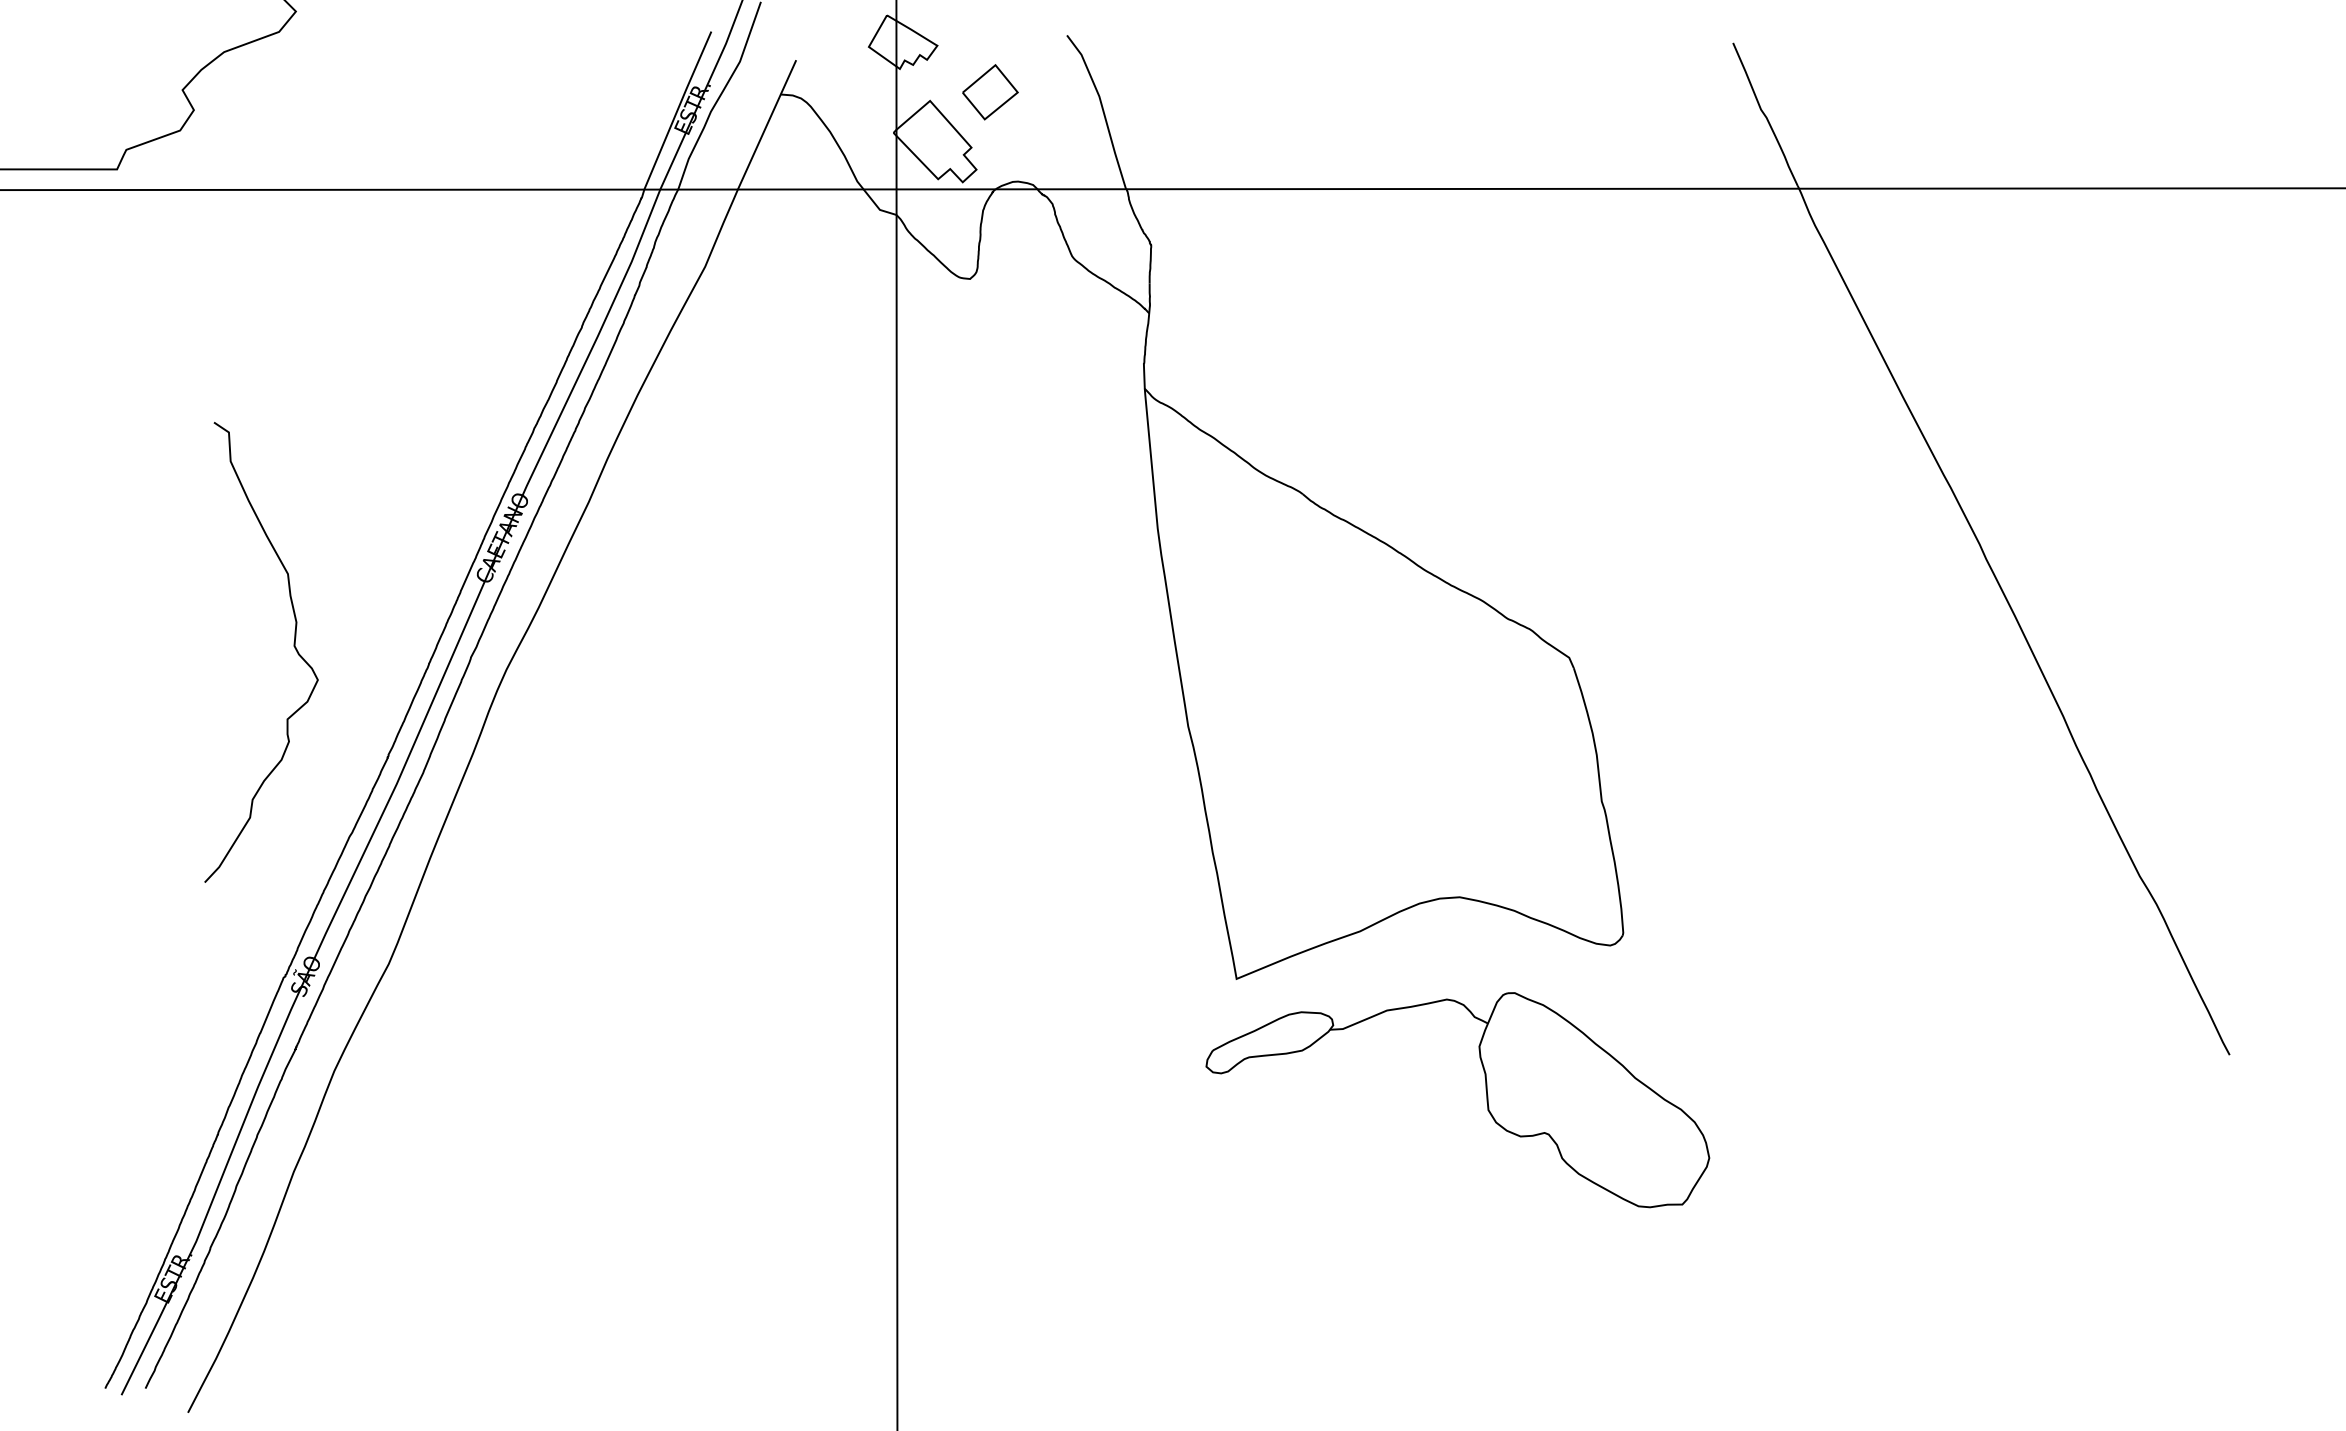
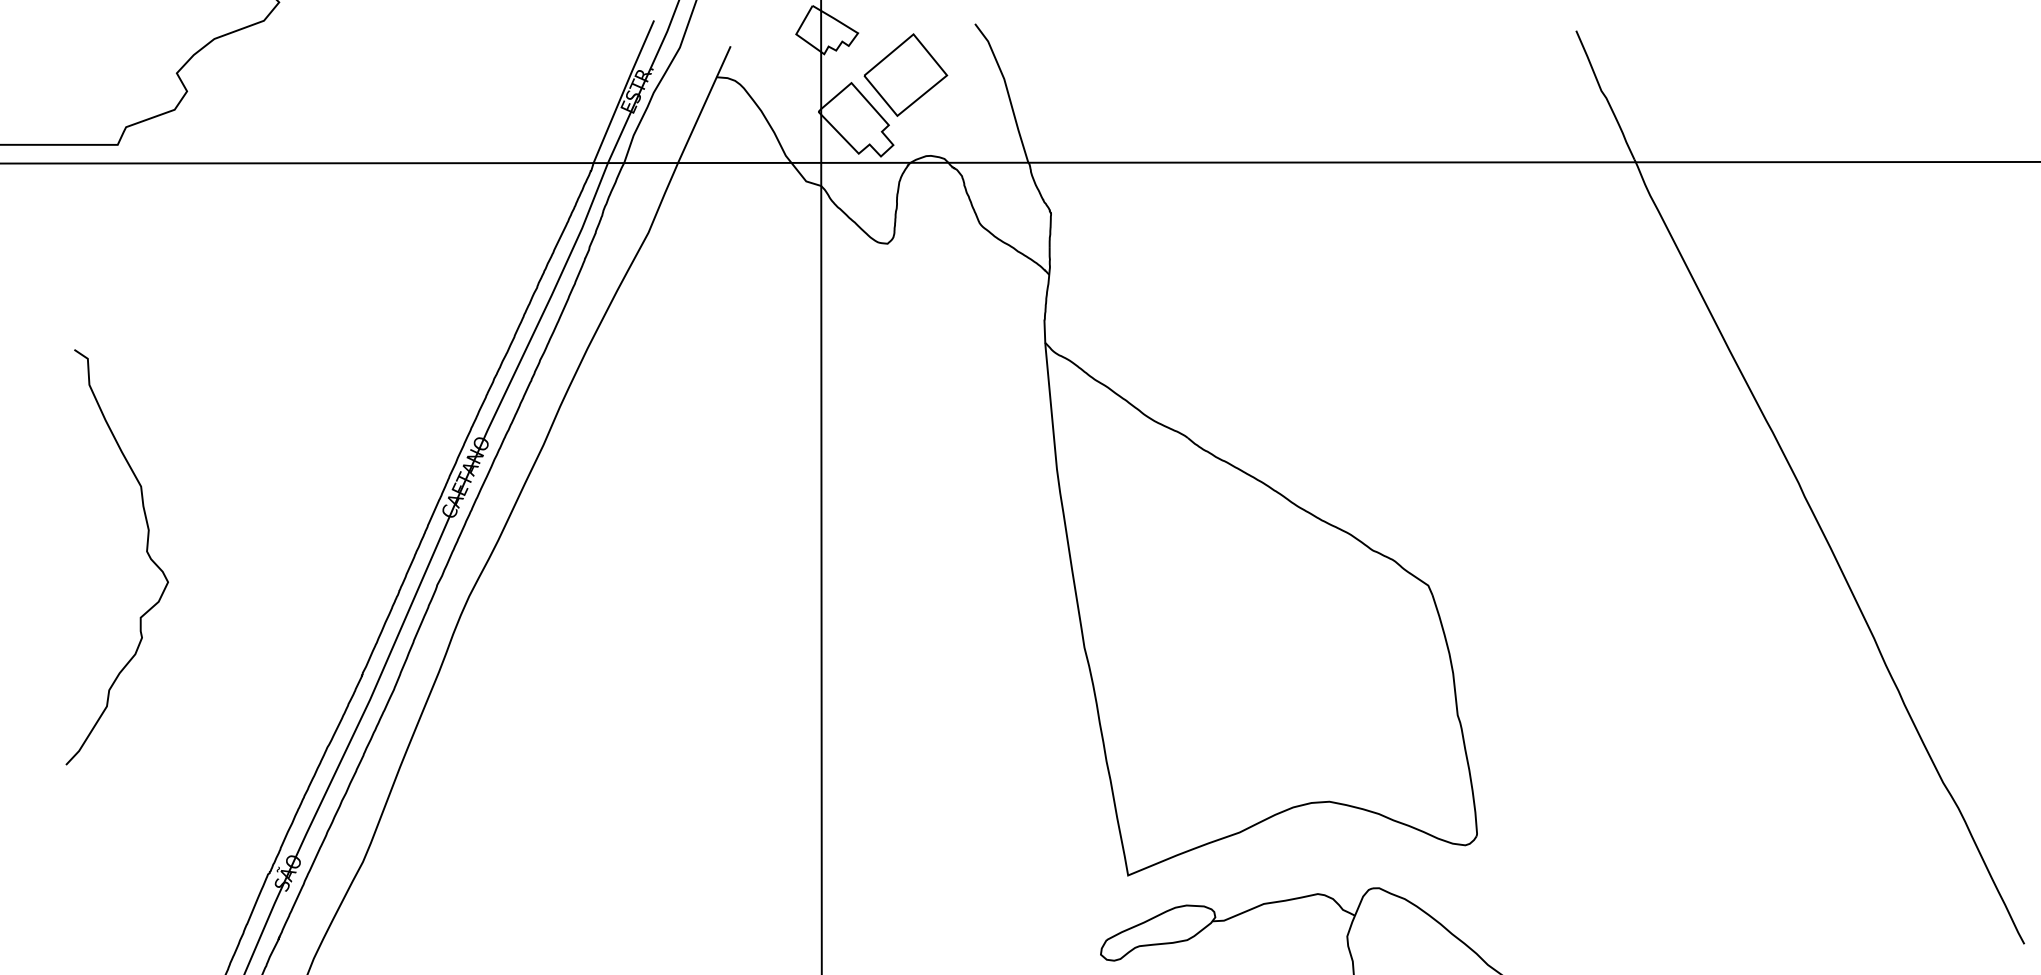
part: (990, 92) -> (906, 75), size x1.67
curve: (293, 646) -> (146, 551), moved

